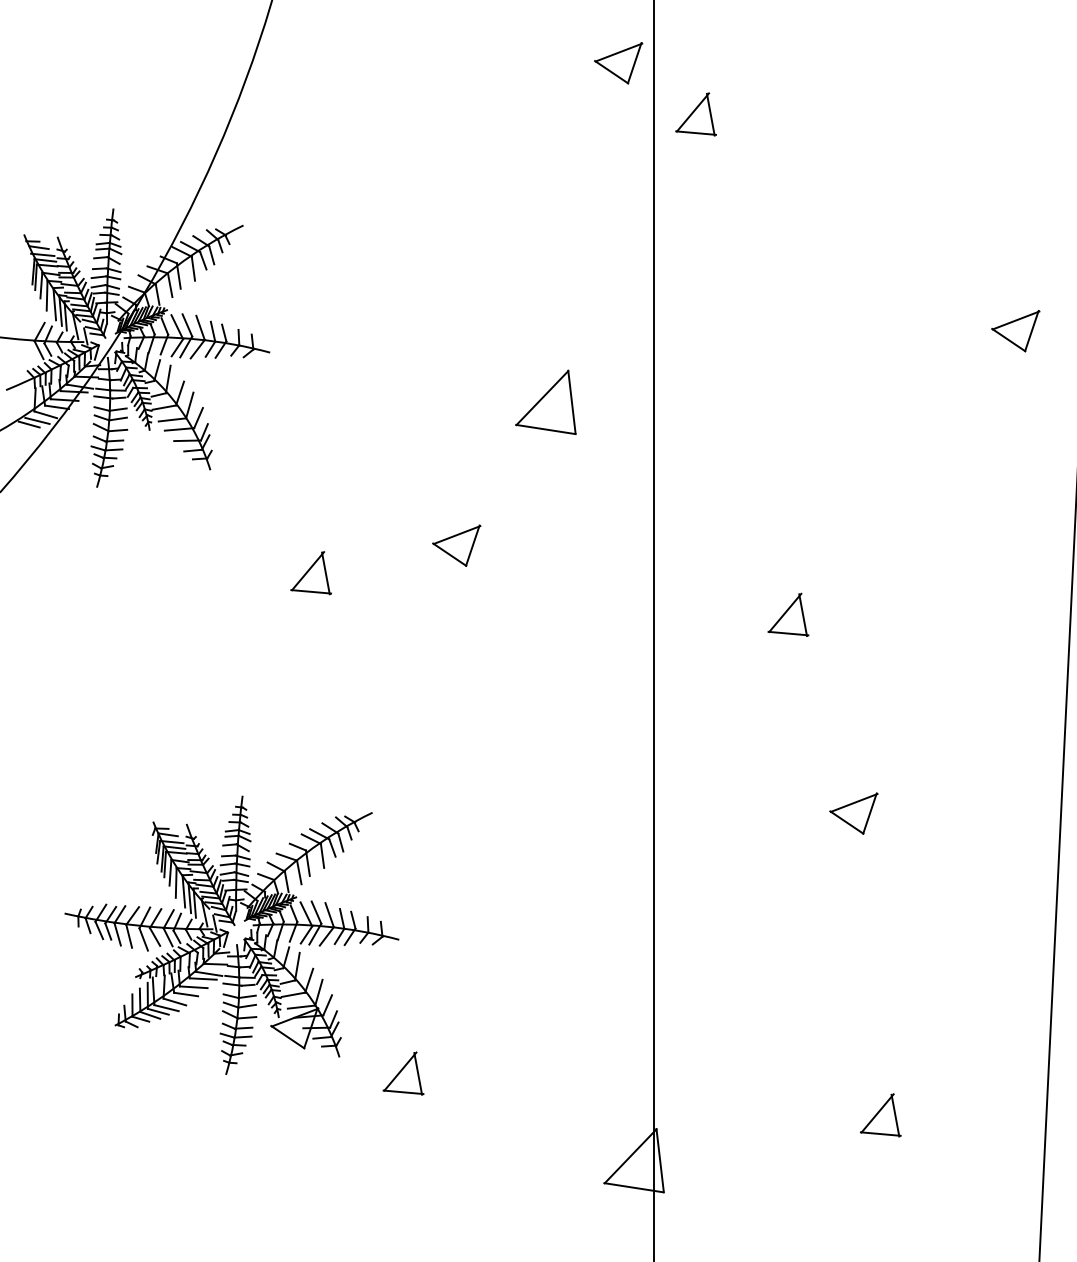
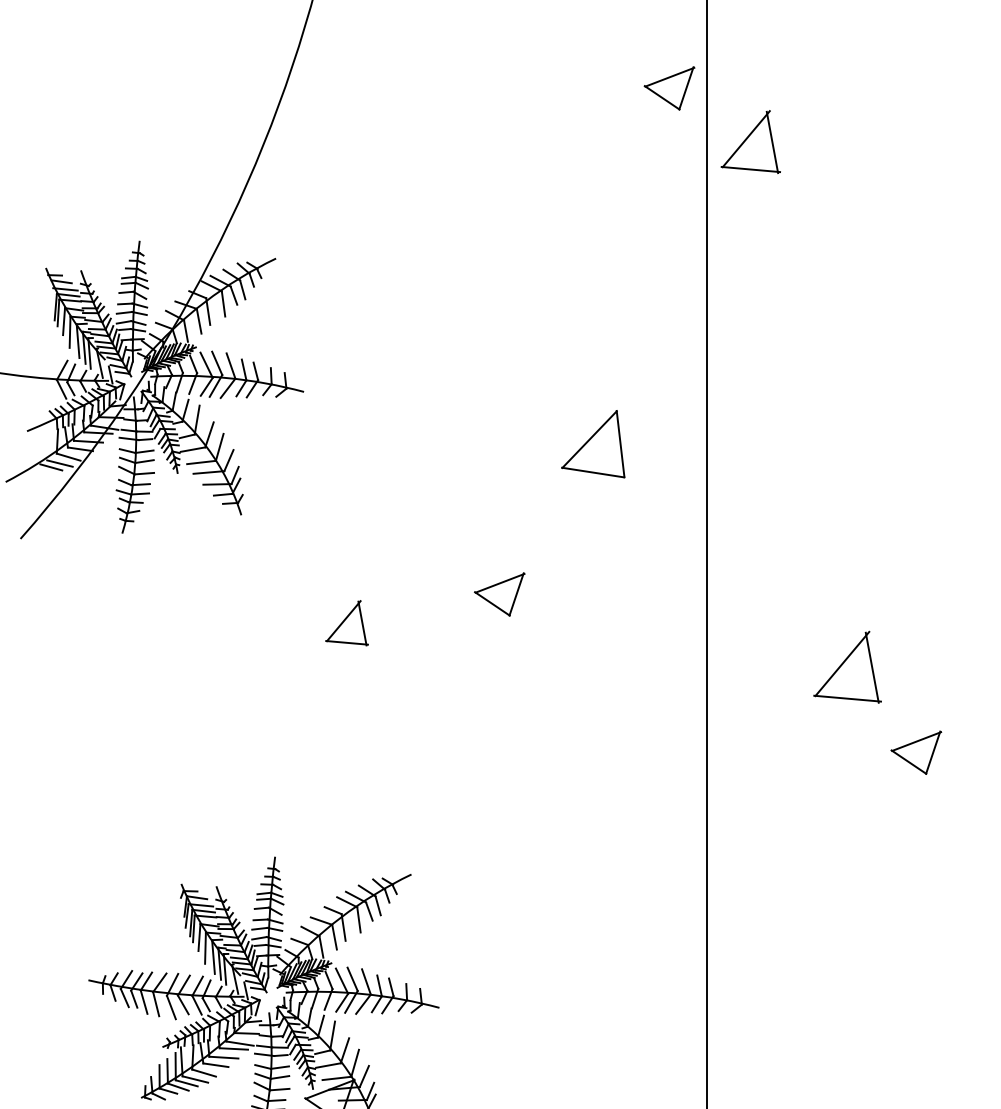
part: (695, 114) -> (750, 142), size x1.4
part: (788, 614) -> (847, 666), size x1.6
part: (853, 813) -> (915, 752), moved

